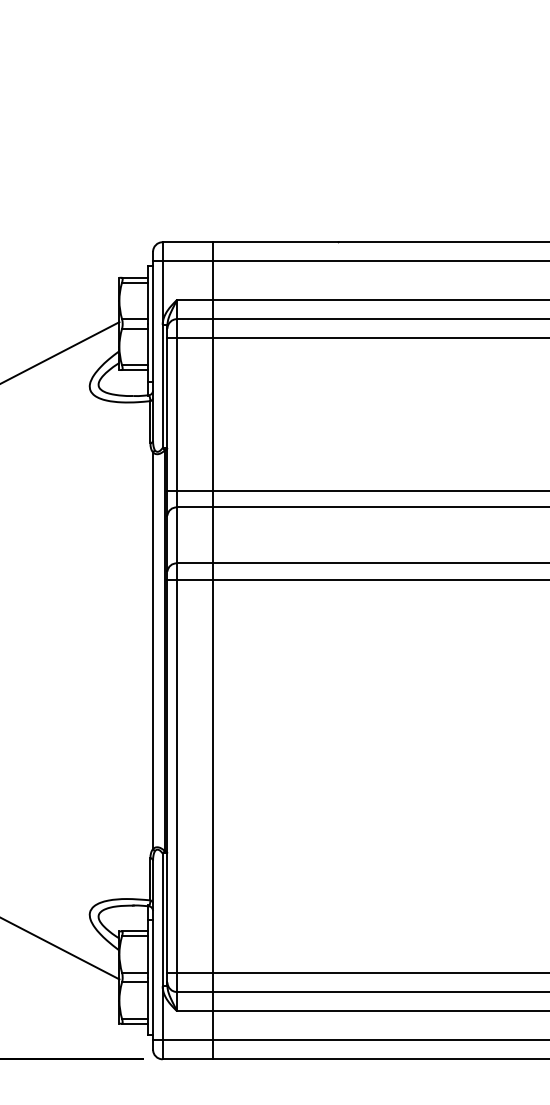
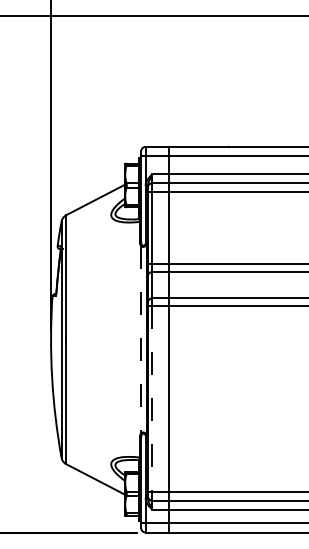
line: (153, 650) -> (141, 339), solid -> dashed
line: (177, 775) -> (152, 398), solid -> dashed

